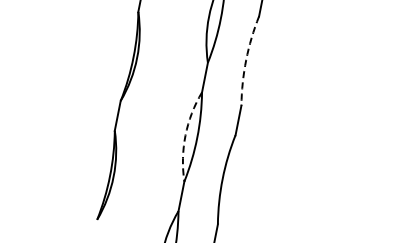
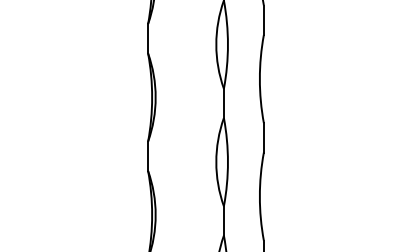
arc: (245, 60) -> (259, 79), dashed -> solid
arc: (185, 135) -> (216, 162), dashed -> solid

